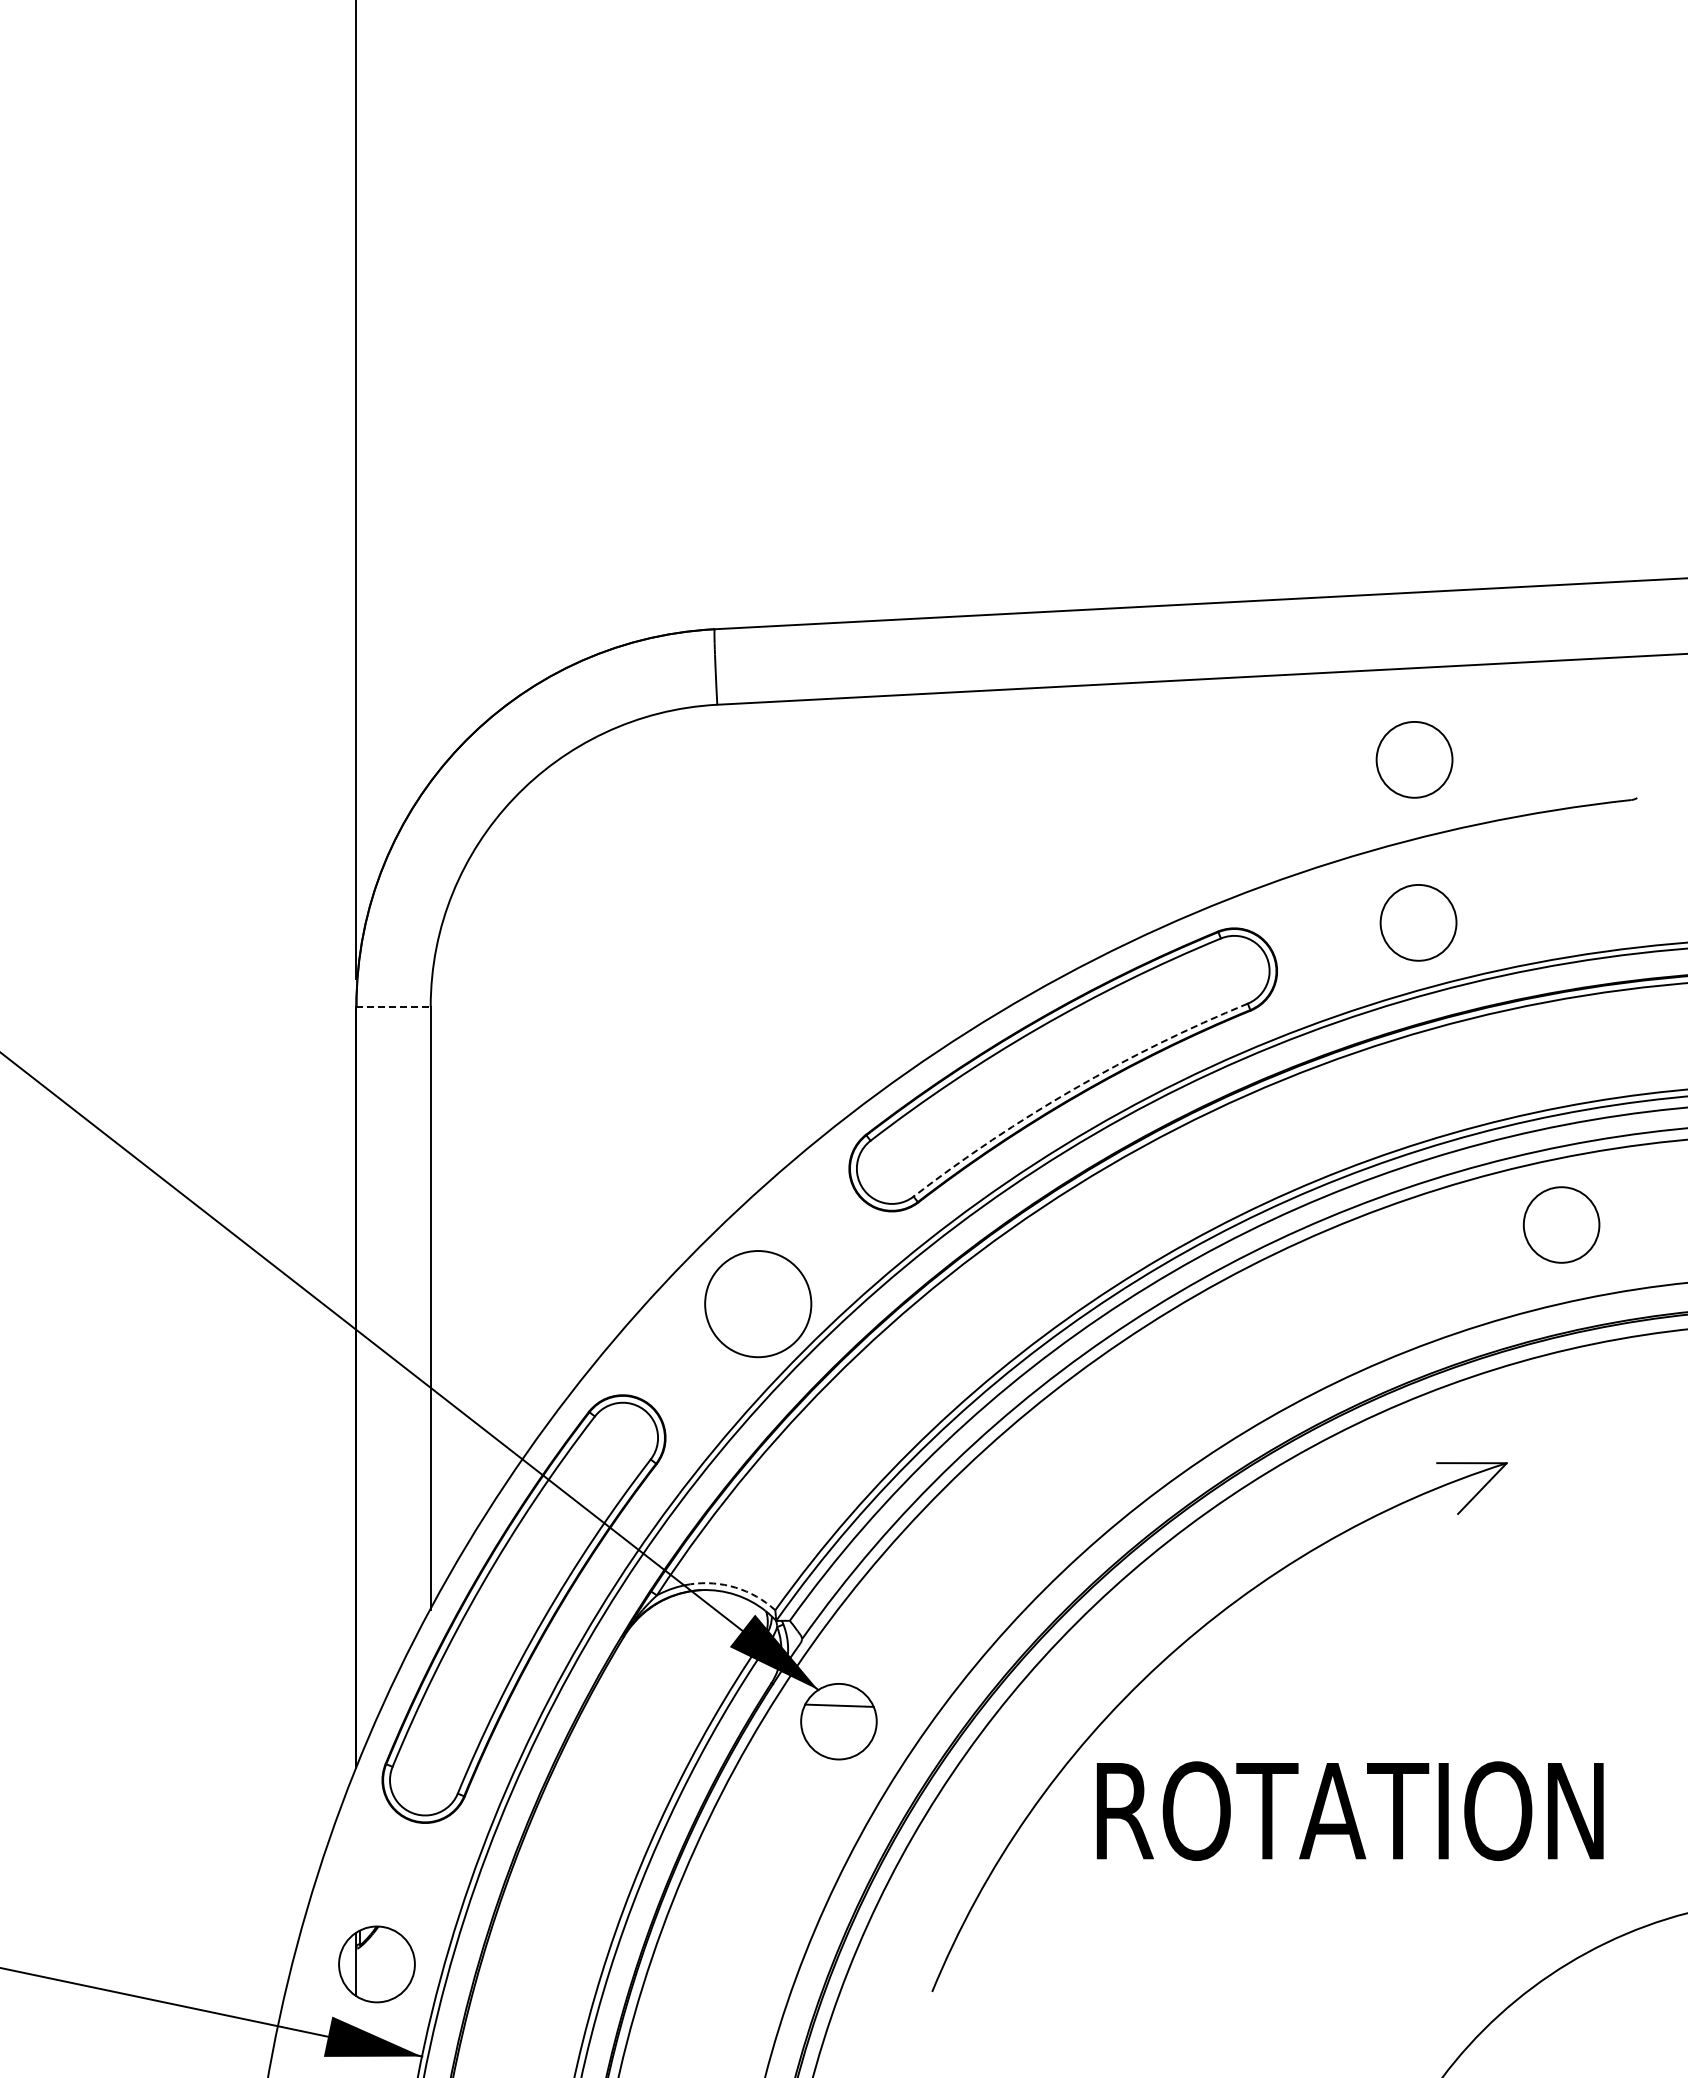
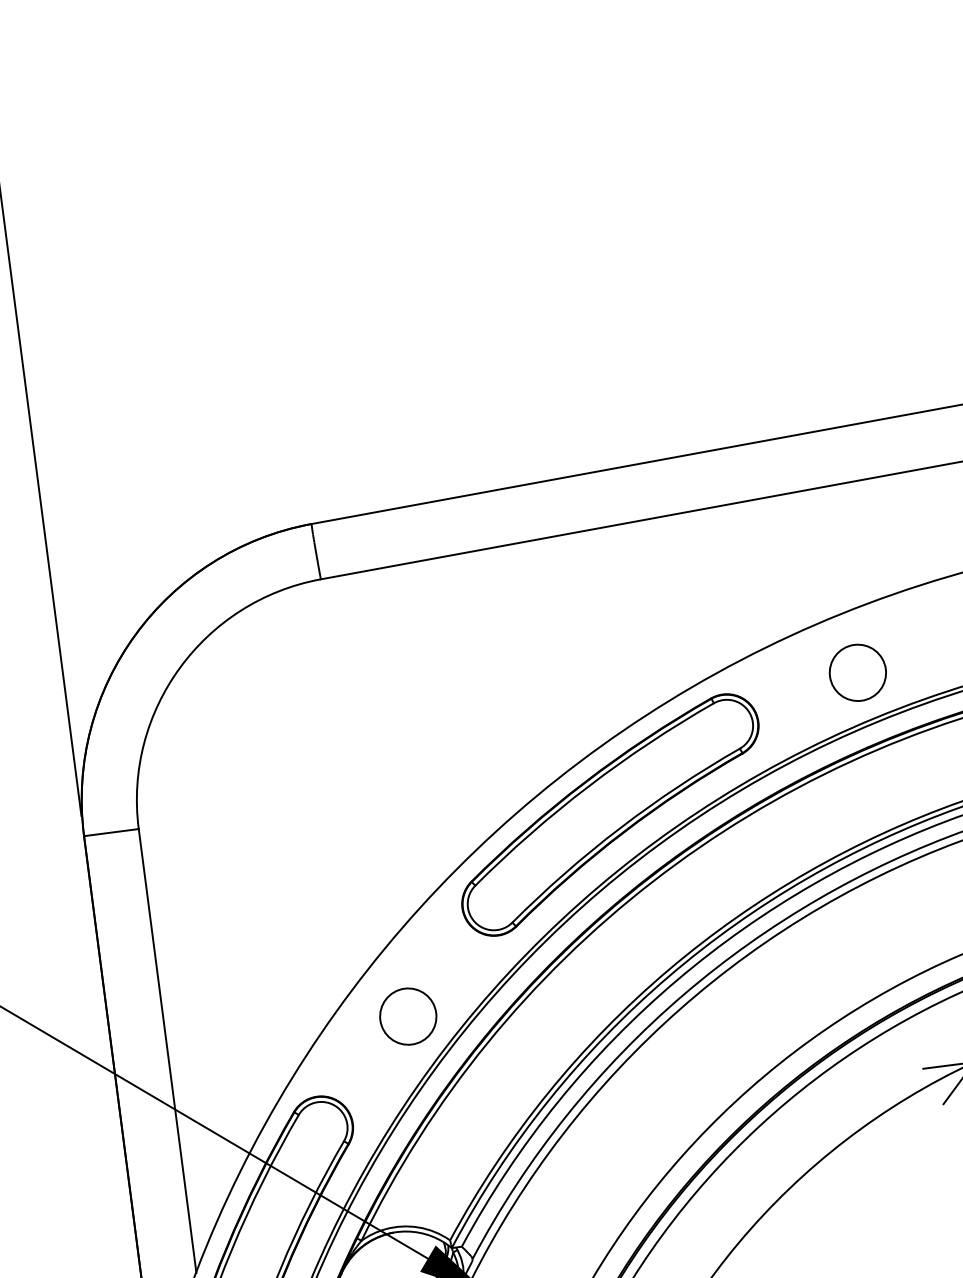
circle: (1414, 759) -> (839, 552), removed
line: (394, 1006) -> (112, 832), dashed -> solid
arc: (1074, 1089) -> (620, 828), dashed -> solid
circle: (758, 1304) -> (408, 1016), size x0.71
arc: (735, 1587) -> (418, 1227), dashed -> solid

